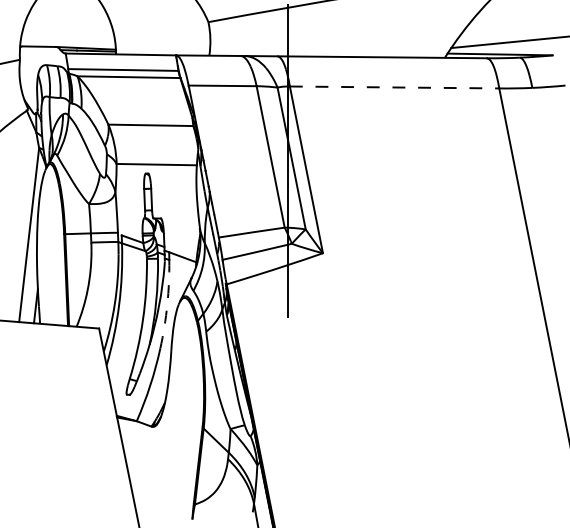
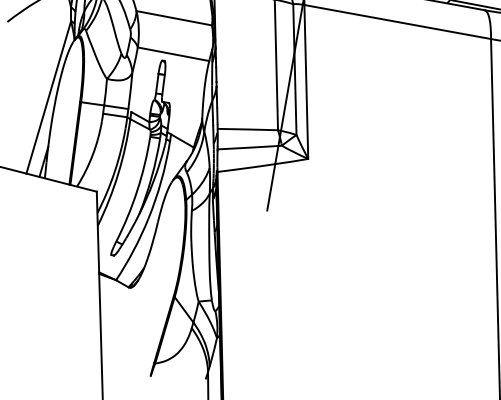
line: (394, 87) -> (397, 22), dashed -> solid
arc: (167, 304) -> (161, 180), dashed -> solid

